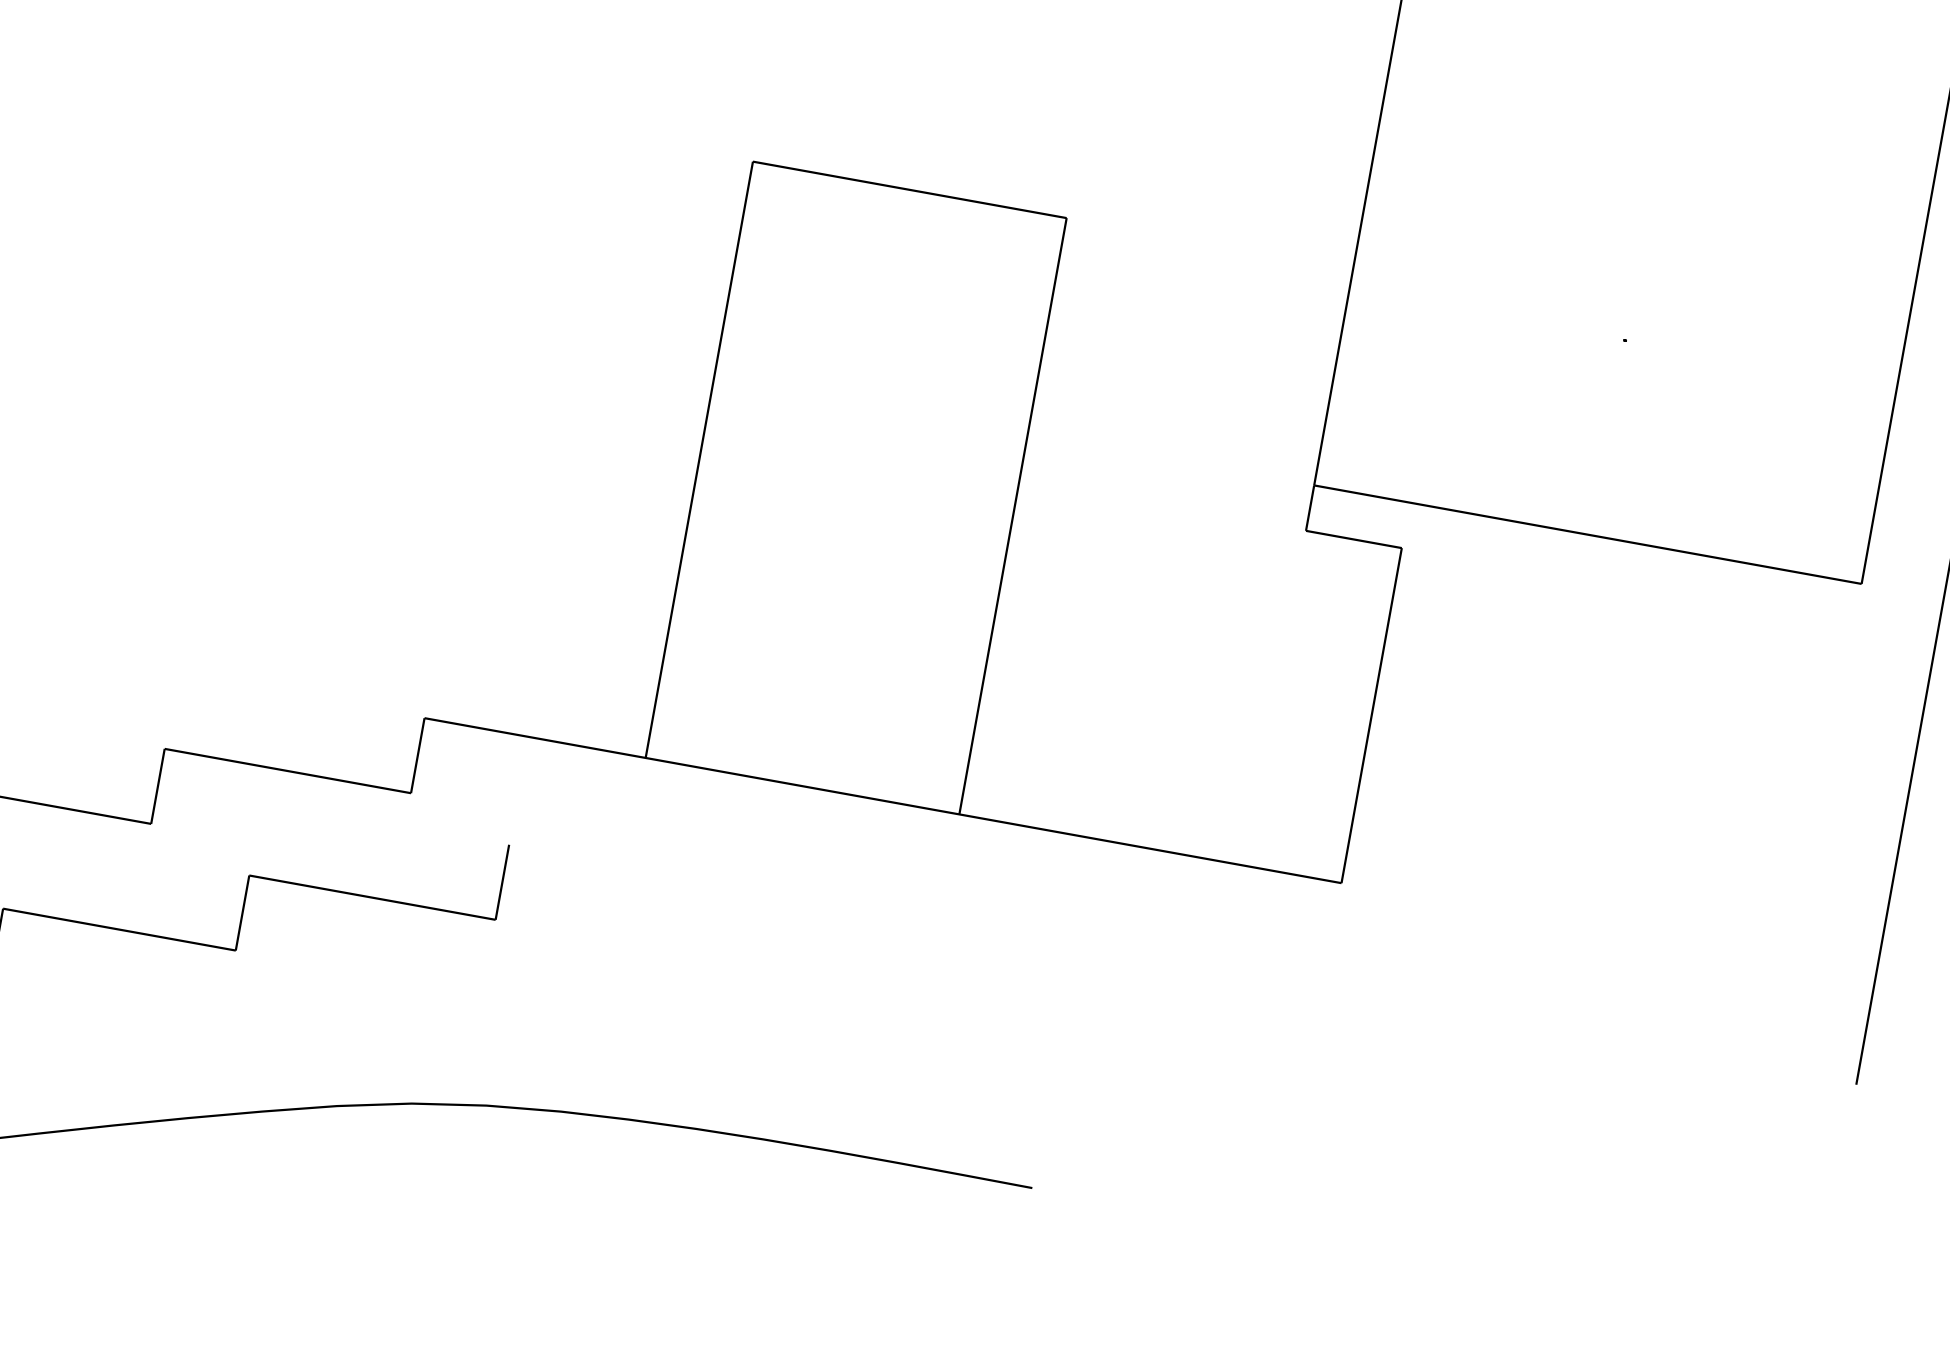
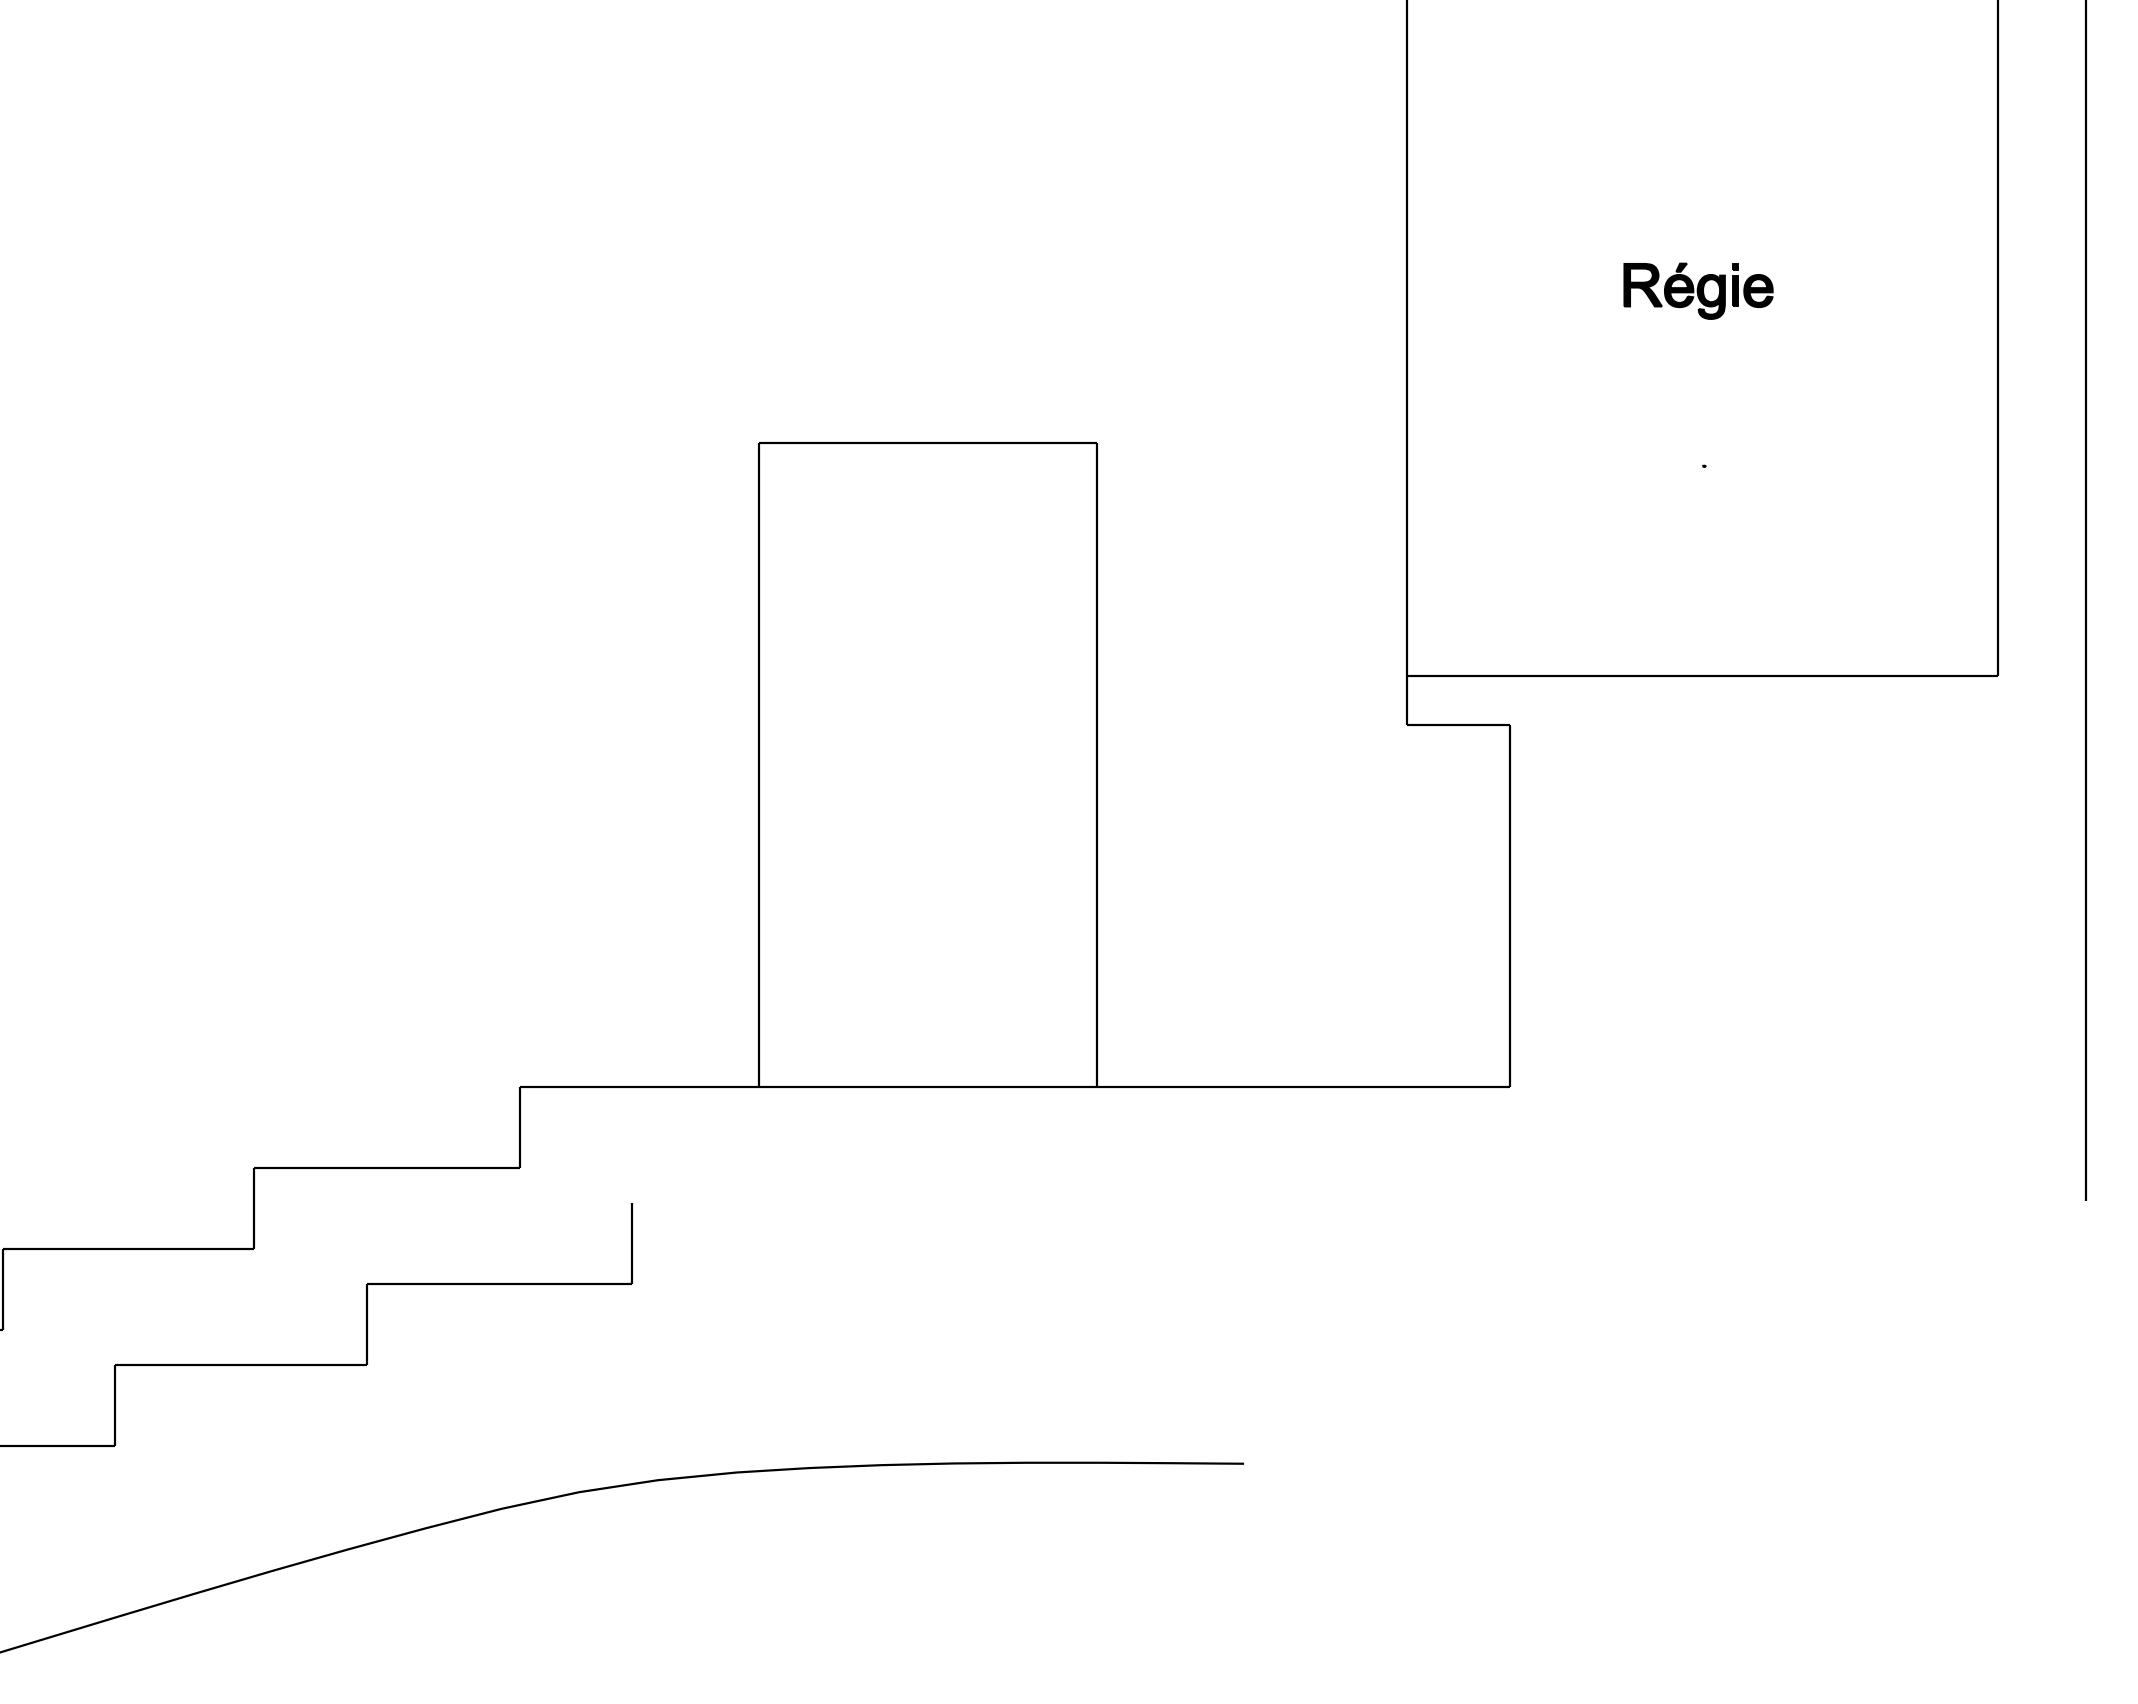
part: (1648, 176) -> (1698, 290), added

